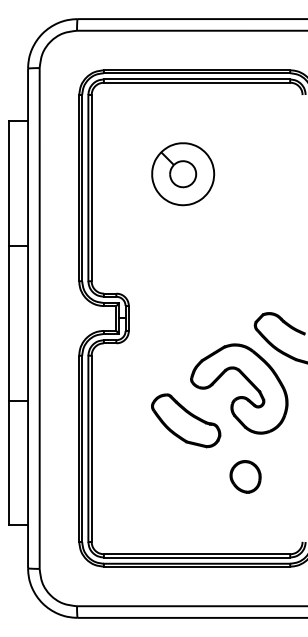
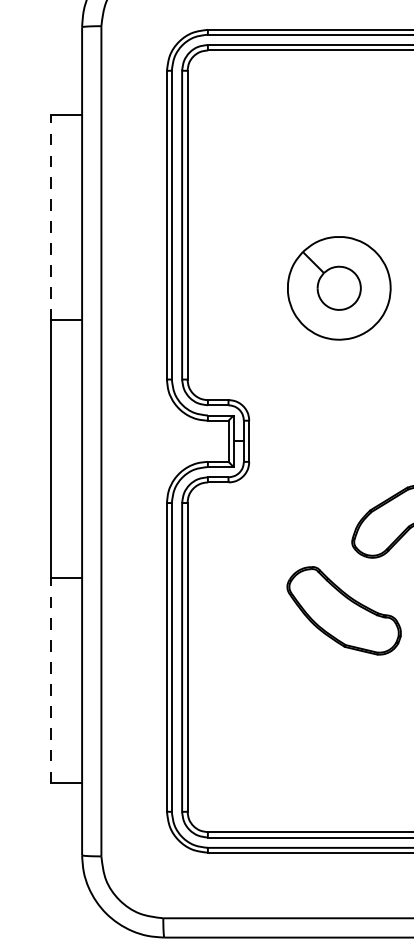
part: (183, 174) -> (339, 288), moved
line: (9, 183) -> (51, 217), solid -> dashed
line: (9, 462) -> (51, 680), solid -> dashed

